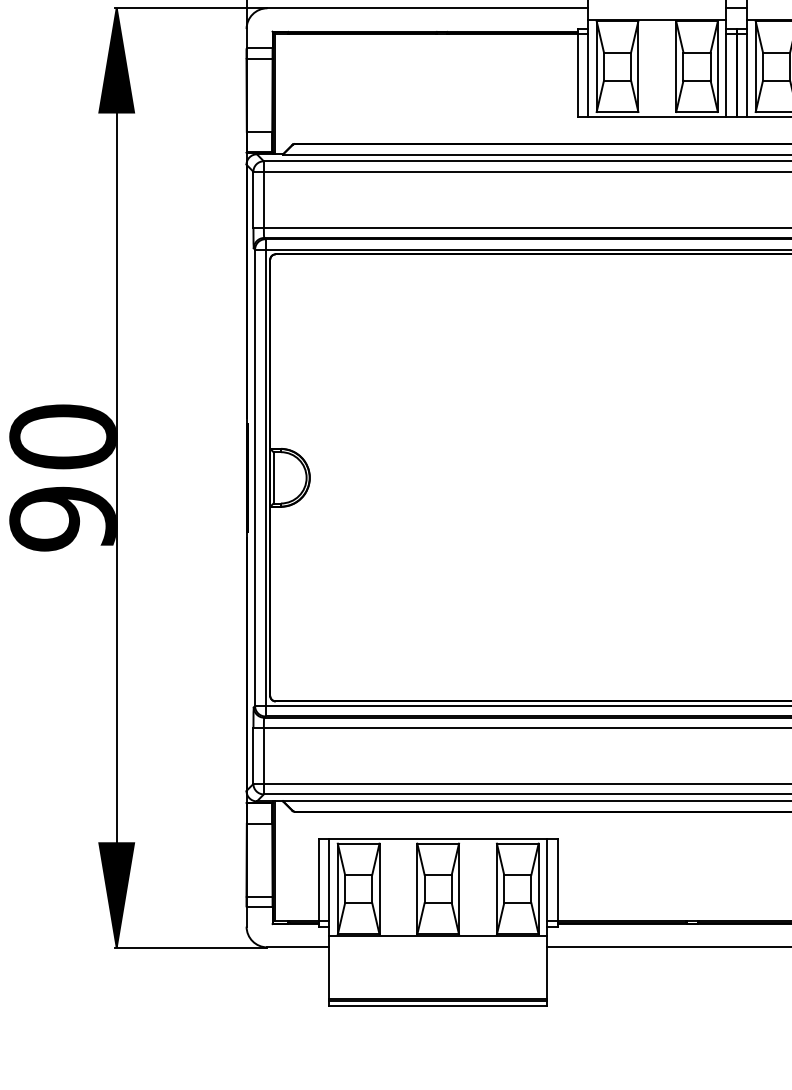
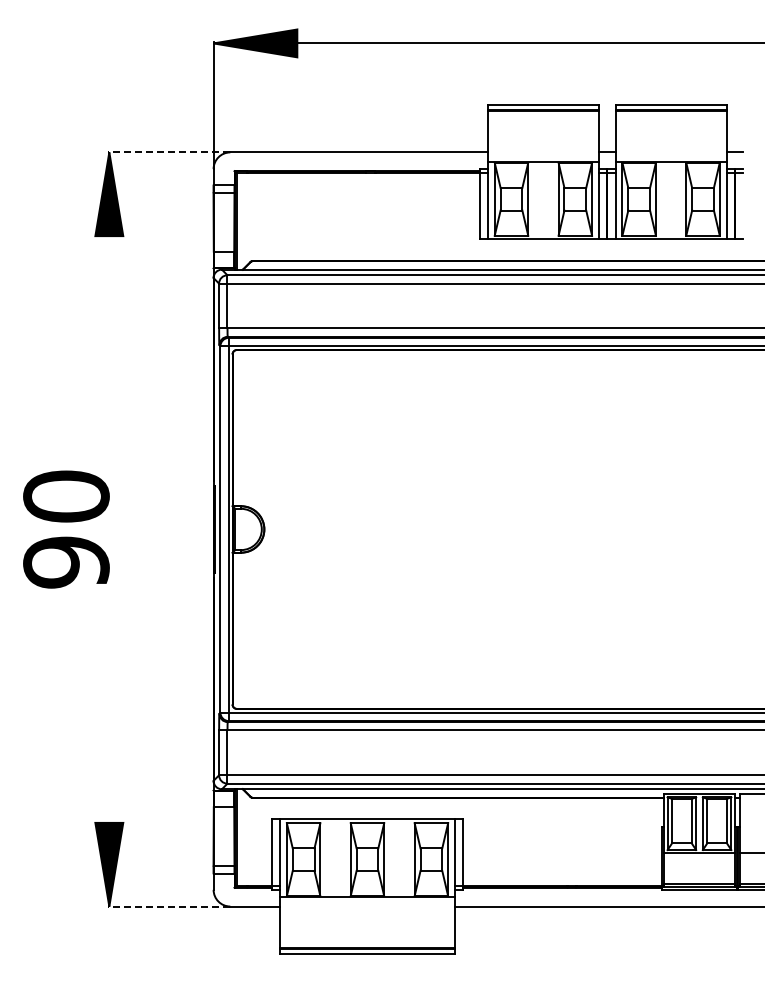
line: (190, 8) -> (168, 152), solid -> dashed
line: (116, 477) -> (109, 529), removed
line: (190, 947) -> (168, 906), solid -> dashed

